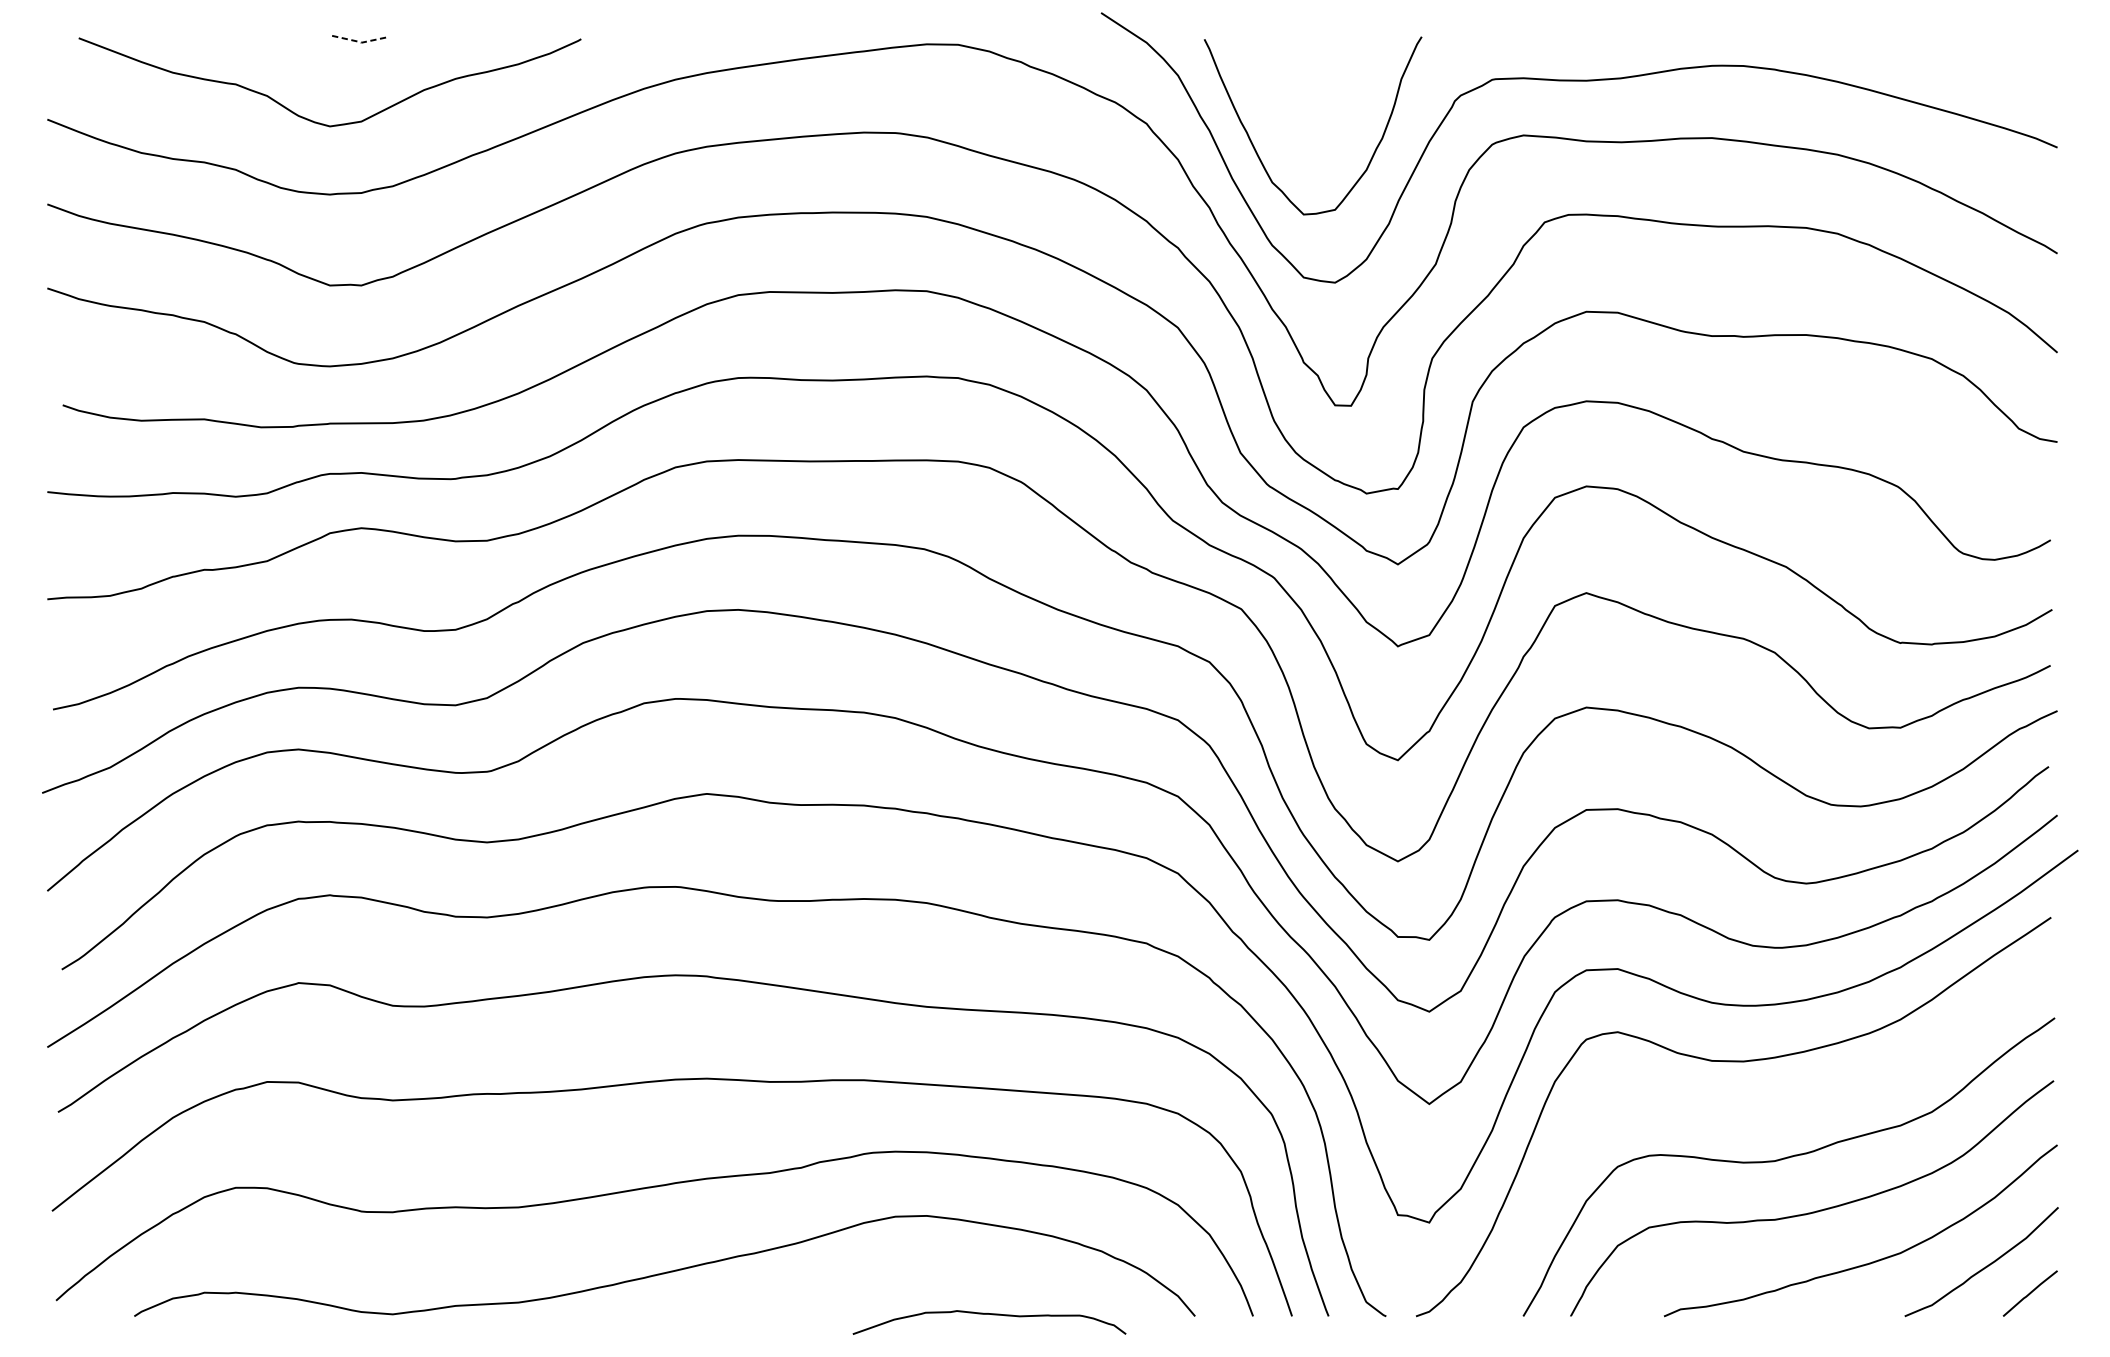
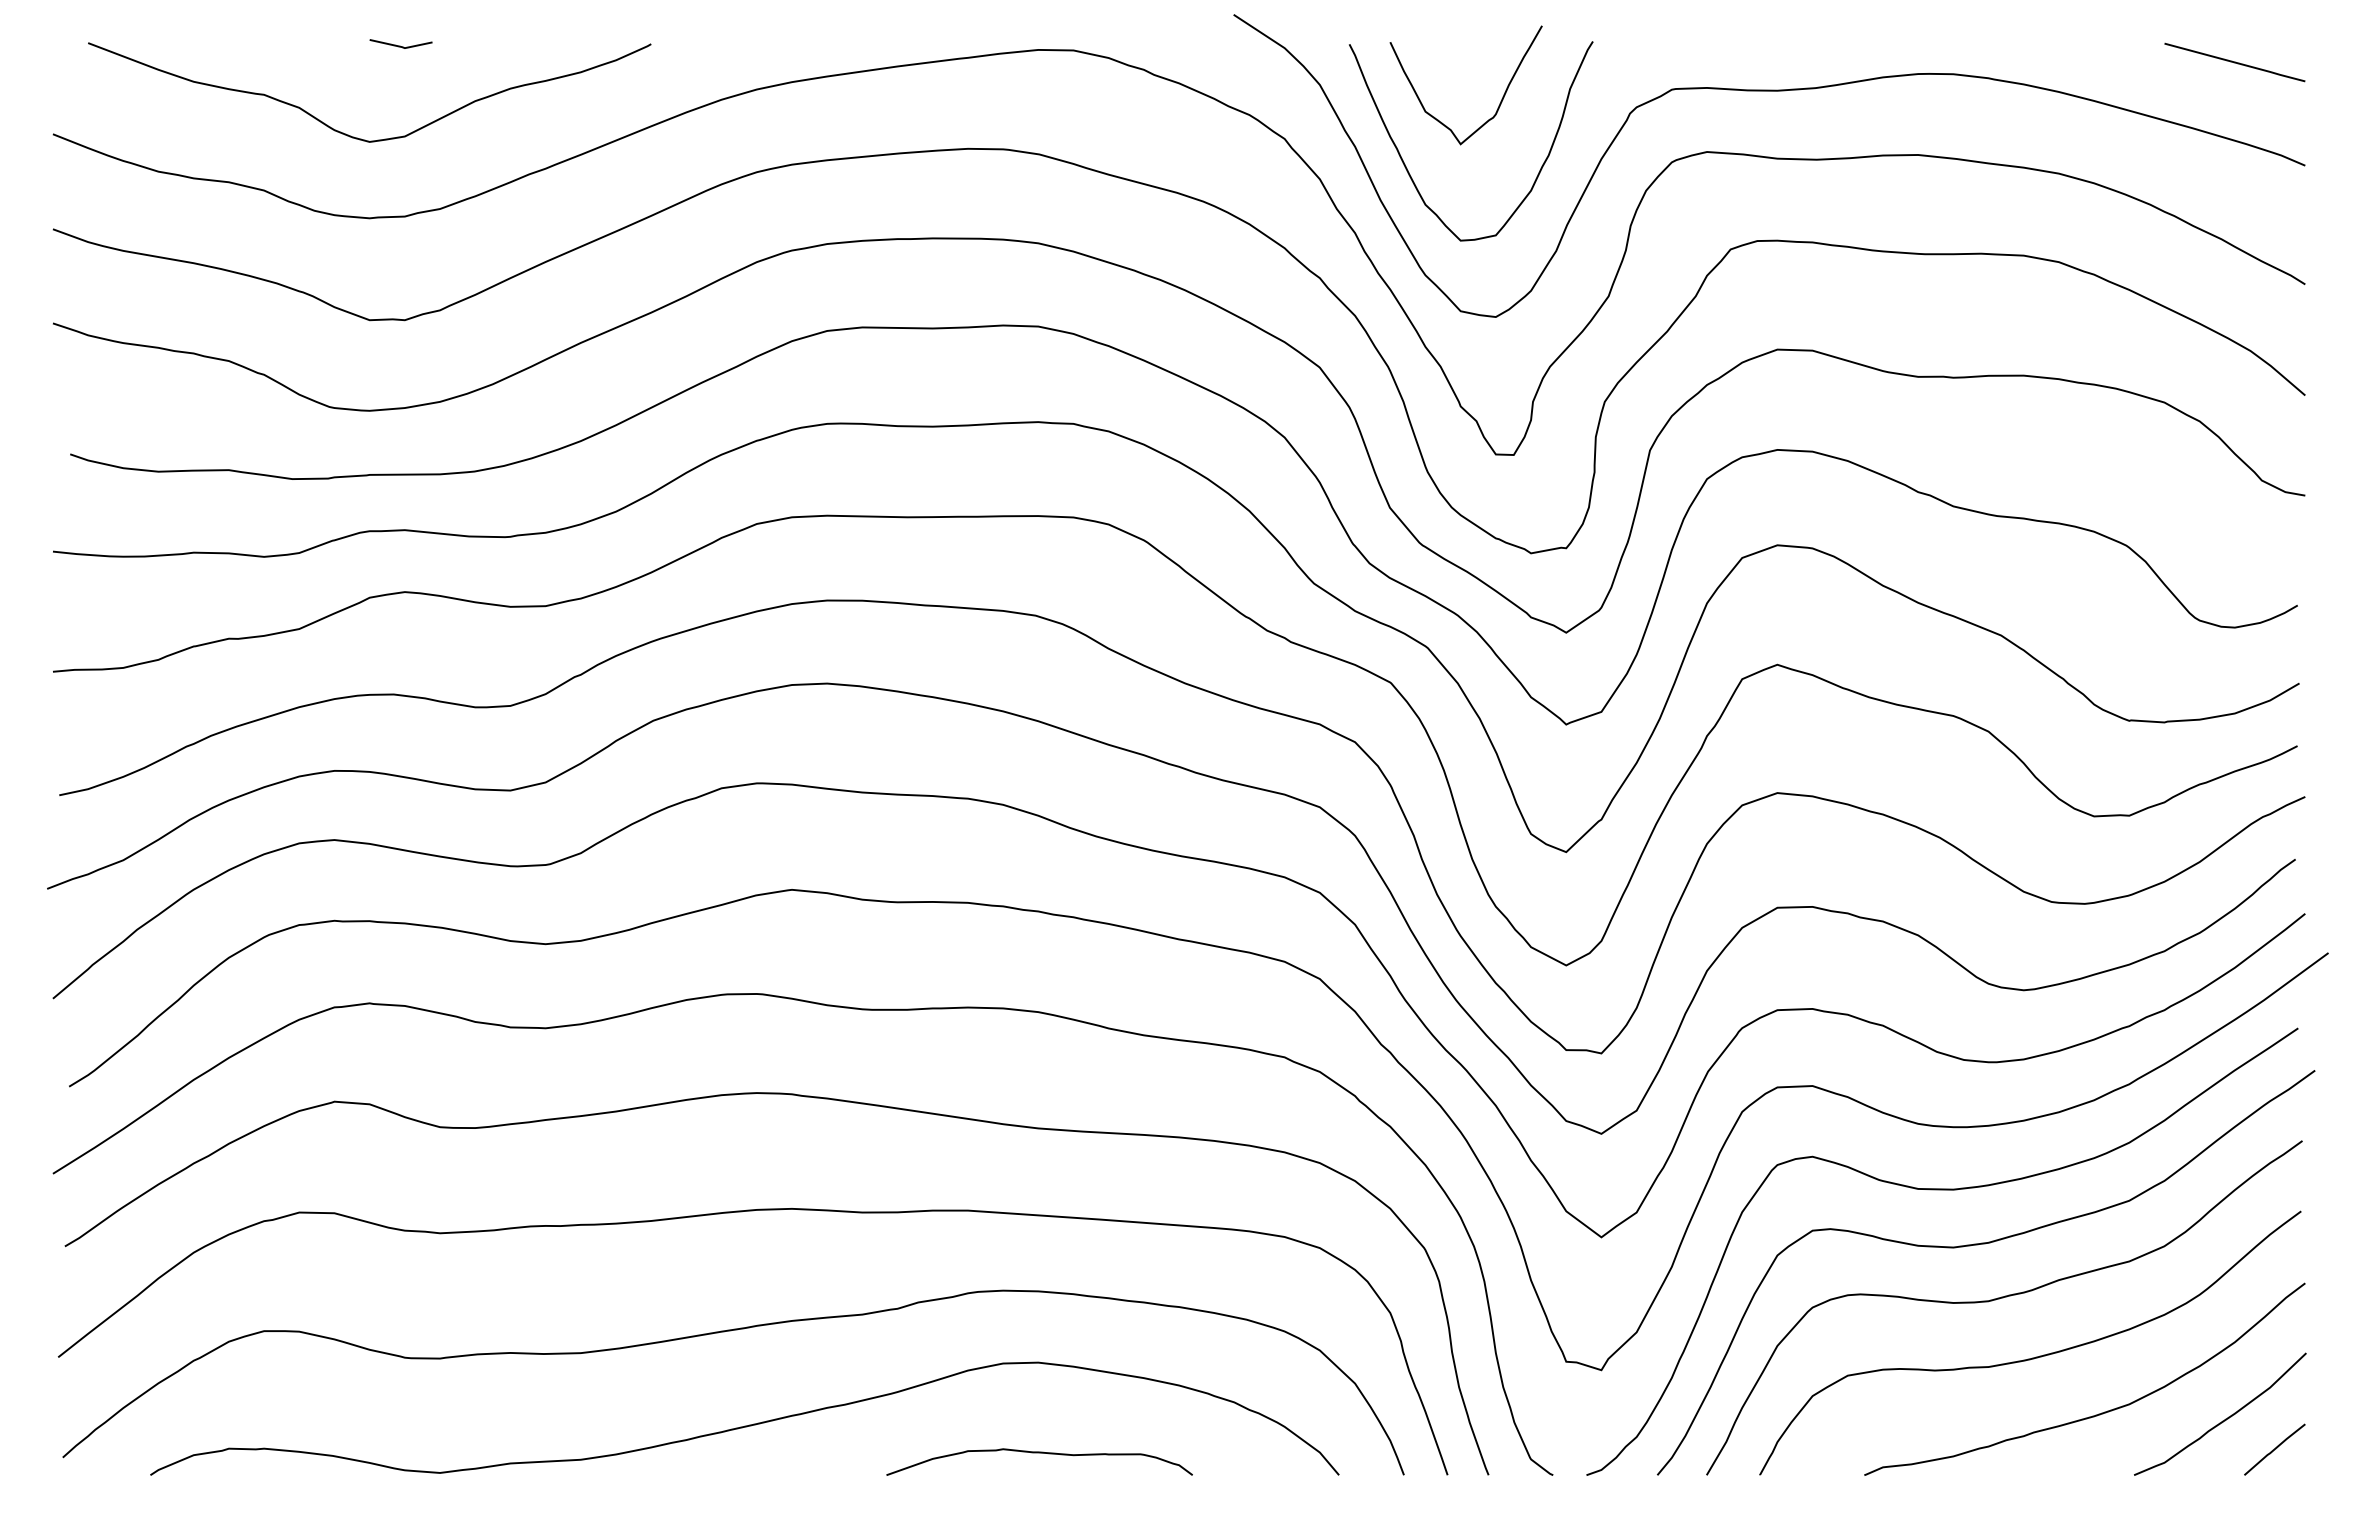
line: (359, 42) -> (402, 47), dashed -> solid
line: (1994, 55) -> (2234, 62), added
curve: (1340, 87) -> (1501, 98), added
curve: (1772, 1110) -> (1985, 1244), added
curve: (989, 1314) -> (1039, 1453), moved

